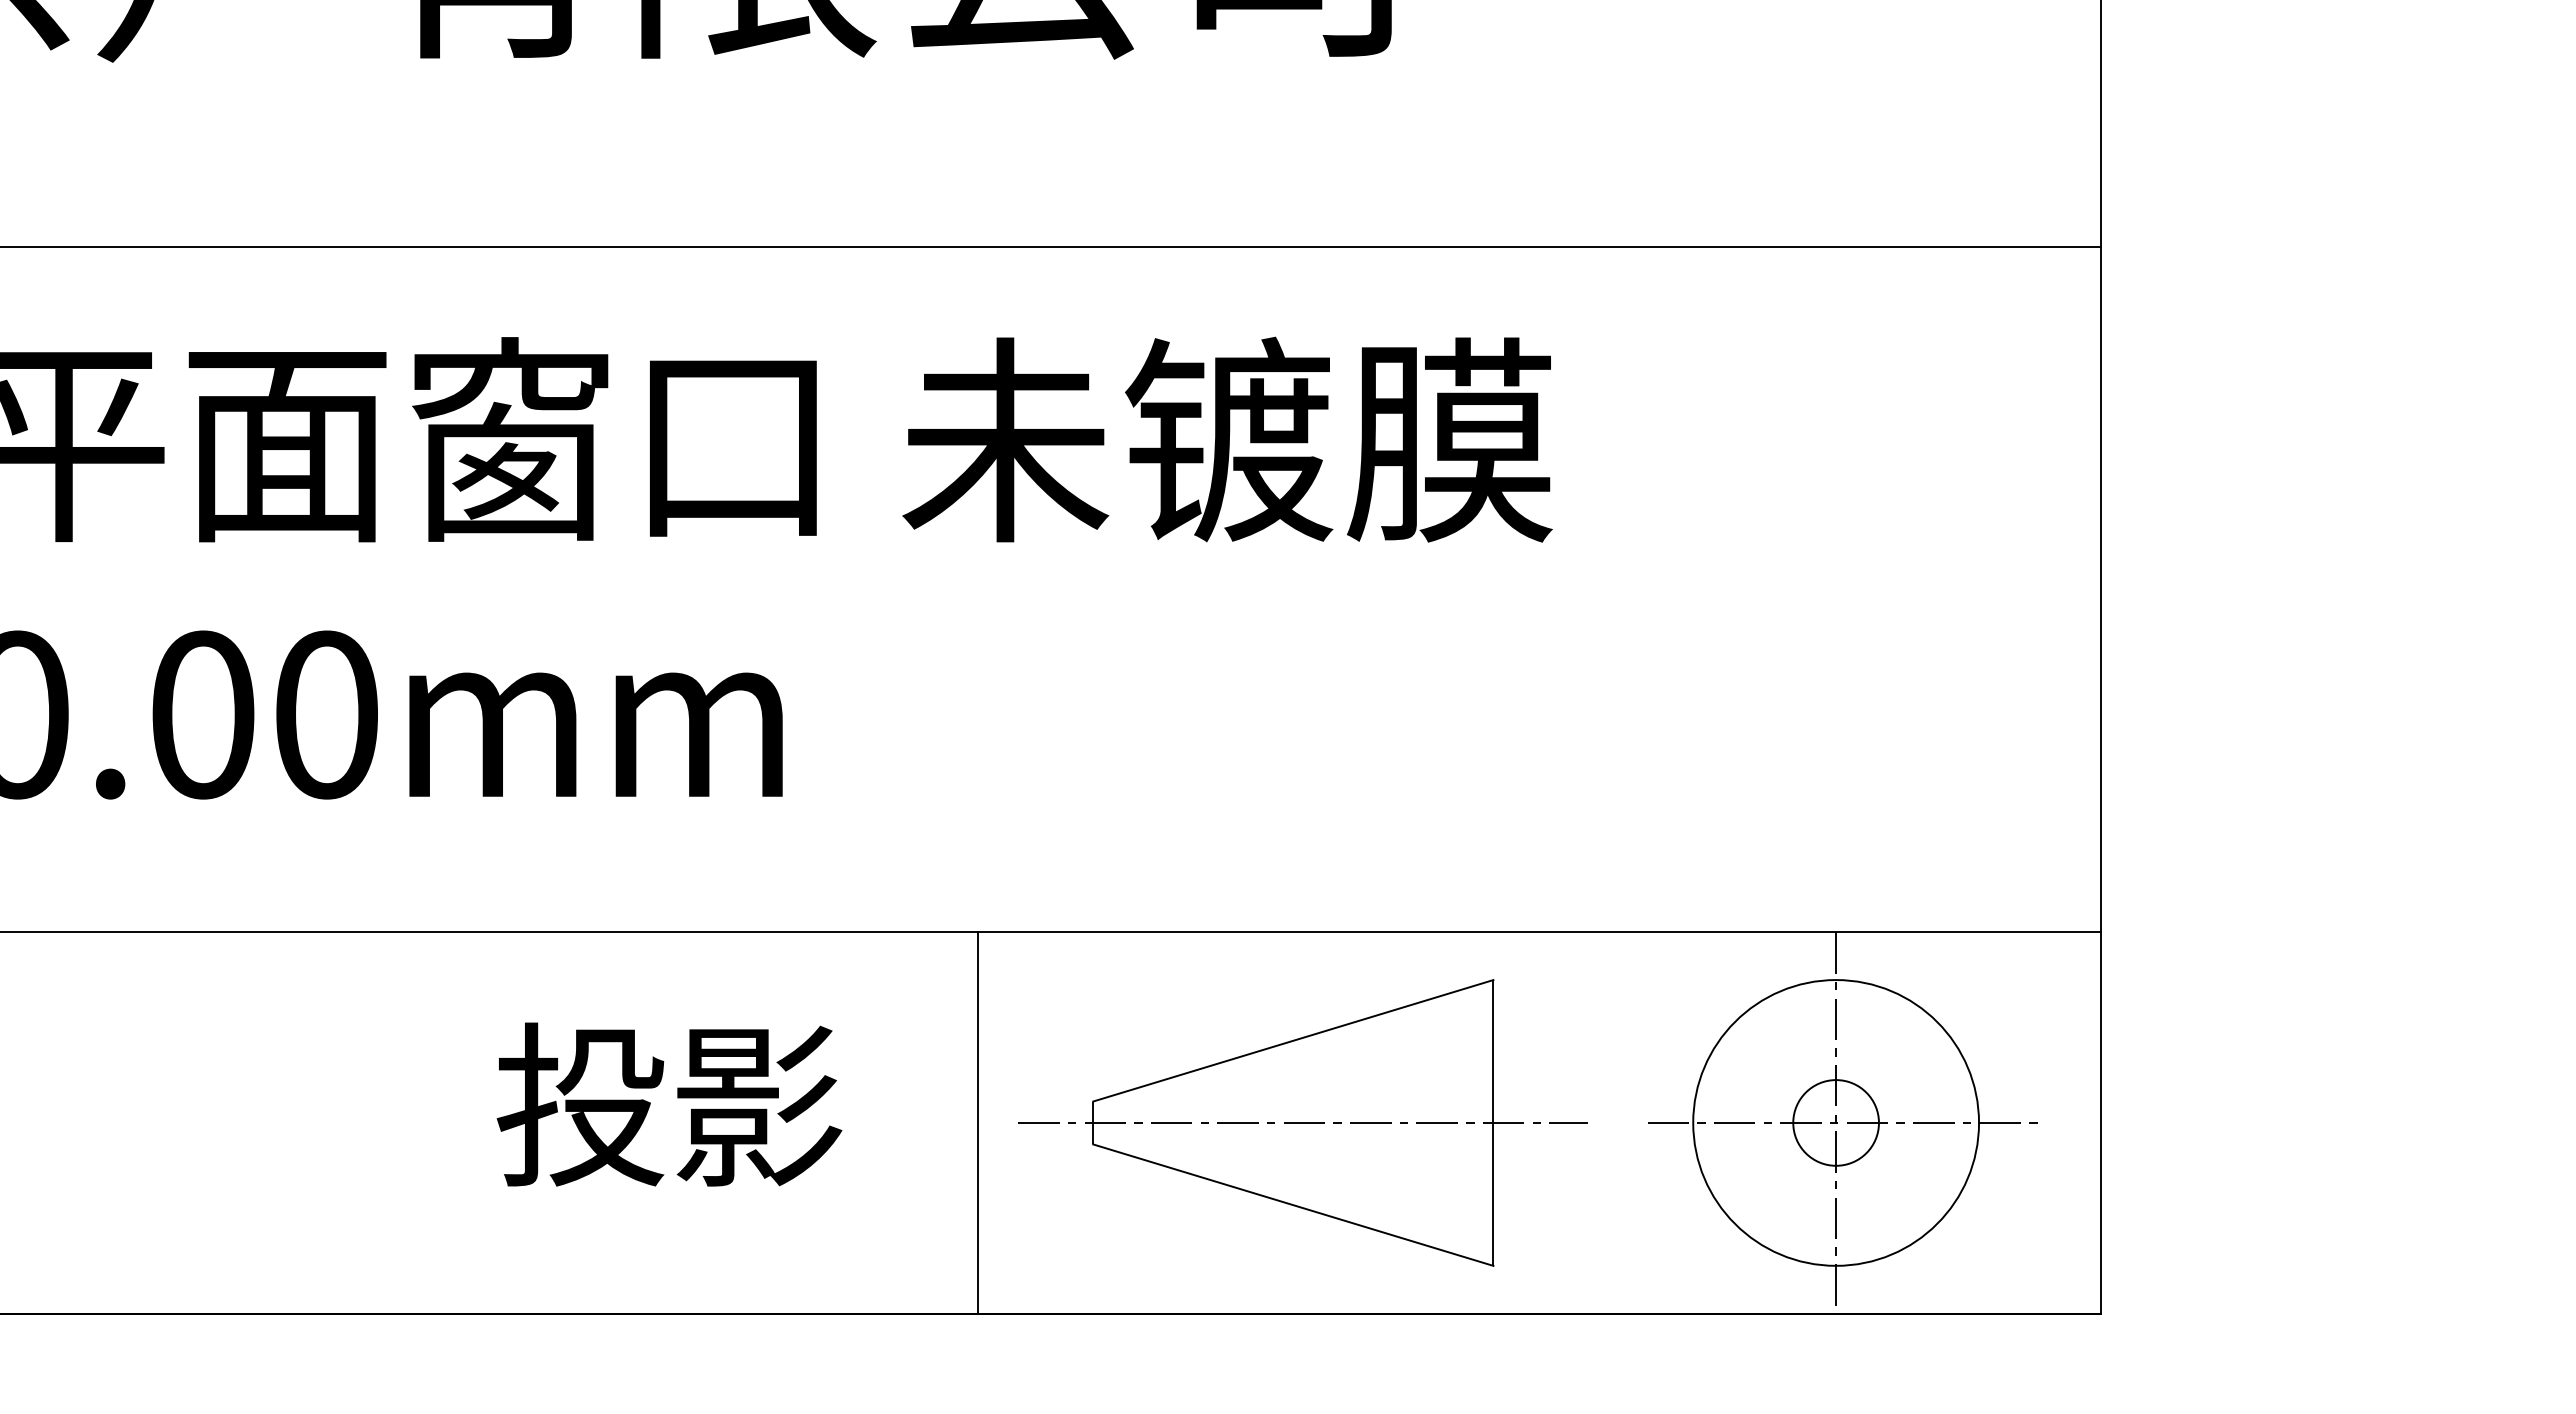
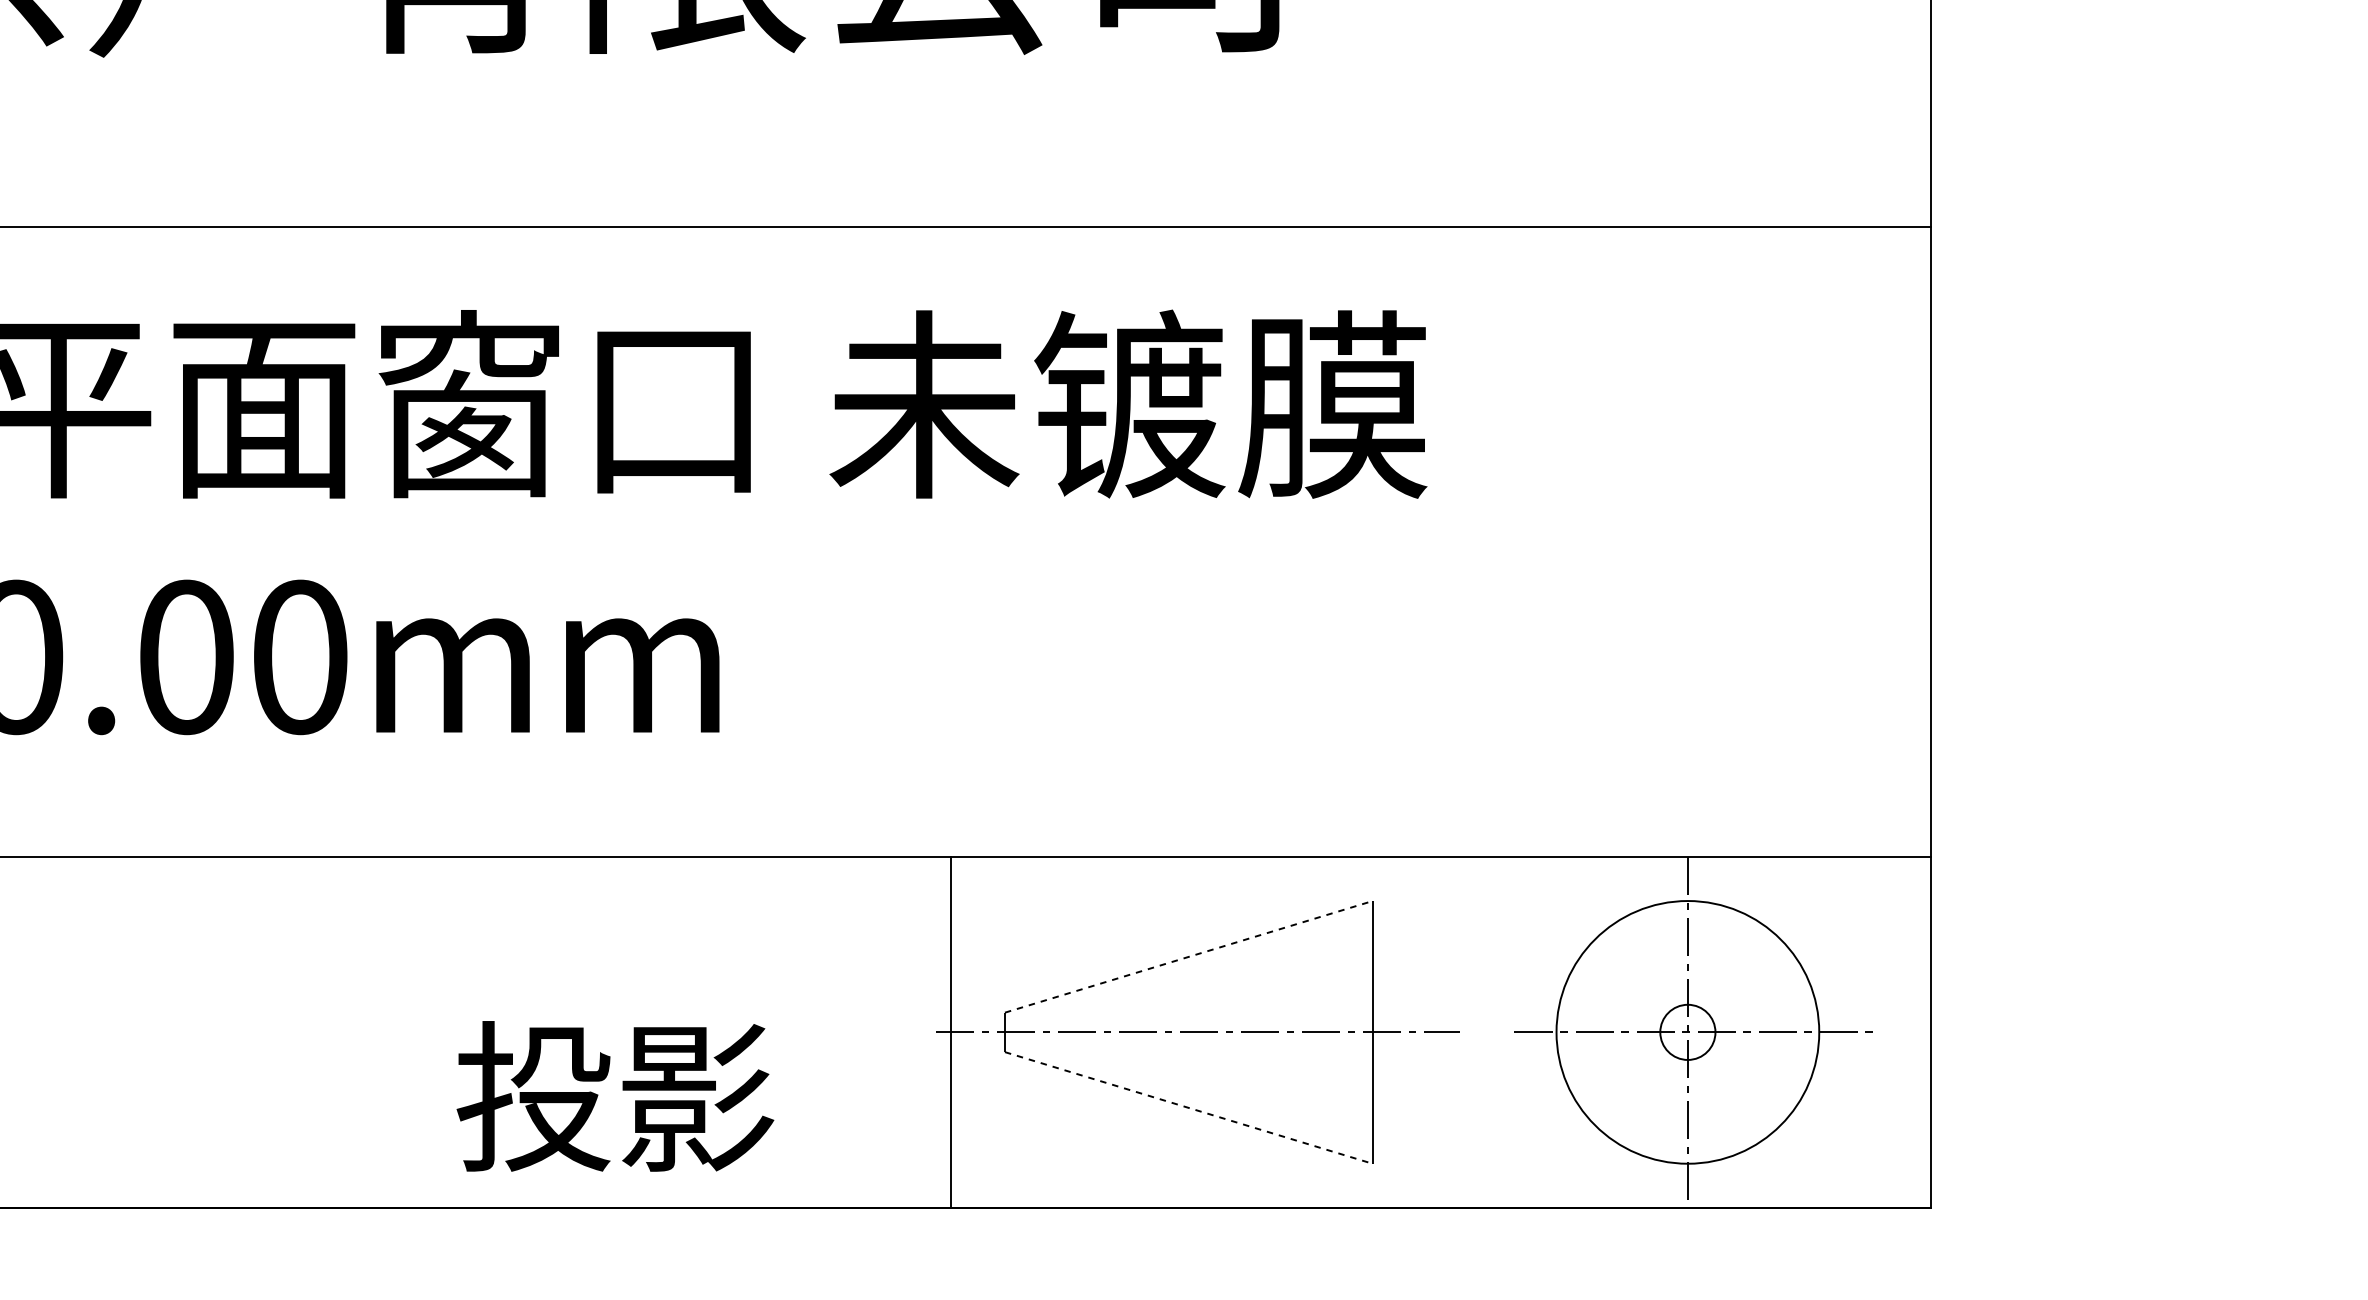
line: (1293, 1040) -> (1189, 956), solid -> dashed
text: (669, 1104) -> (615, 1096), moved
line: (978, 1122) -> (950, 1031), moved
circle: (1835, 1122) -> (1687, 1031), size x0.7
line: (1293, 1205) -> (1189, 1108), solid -> dashed

